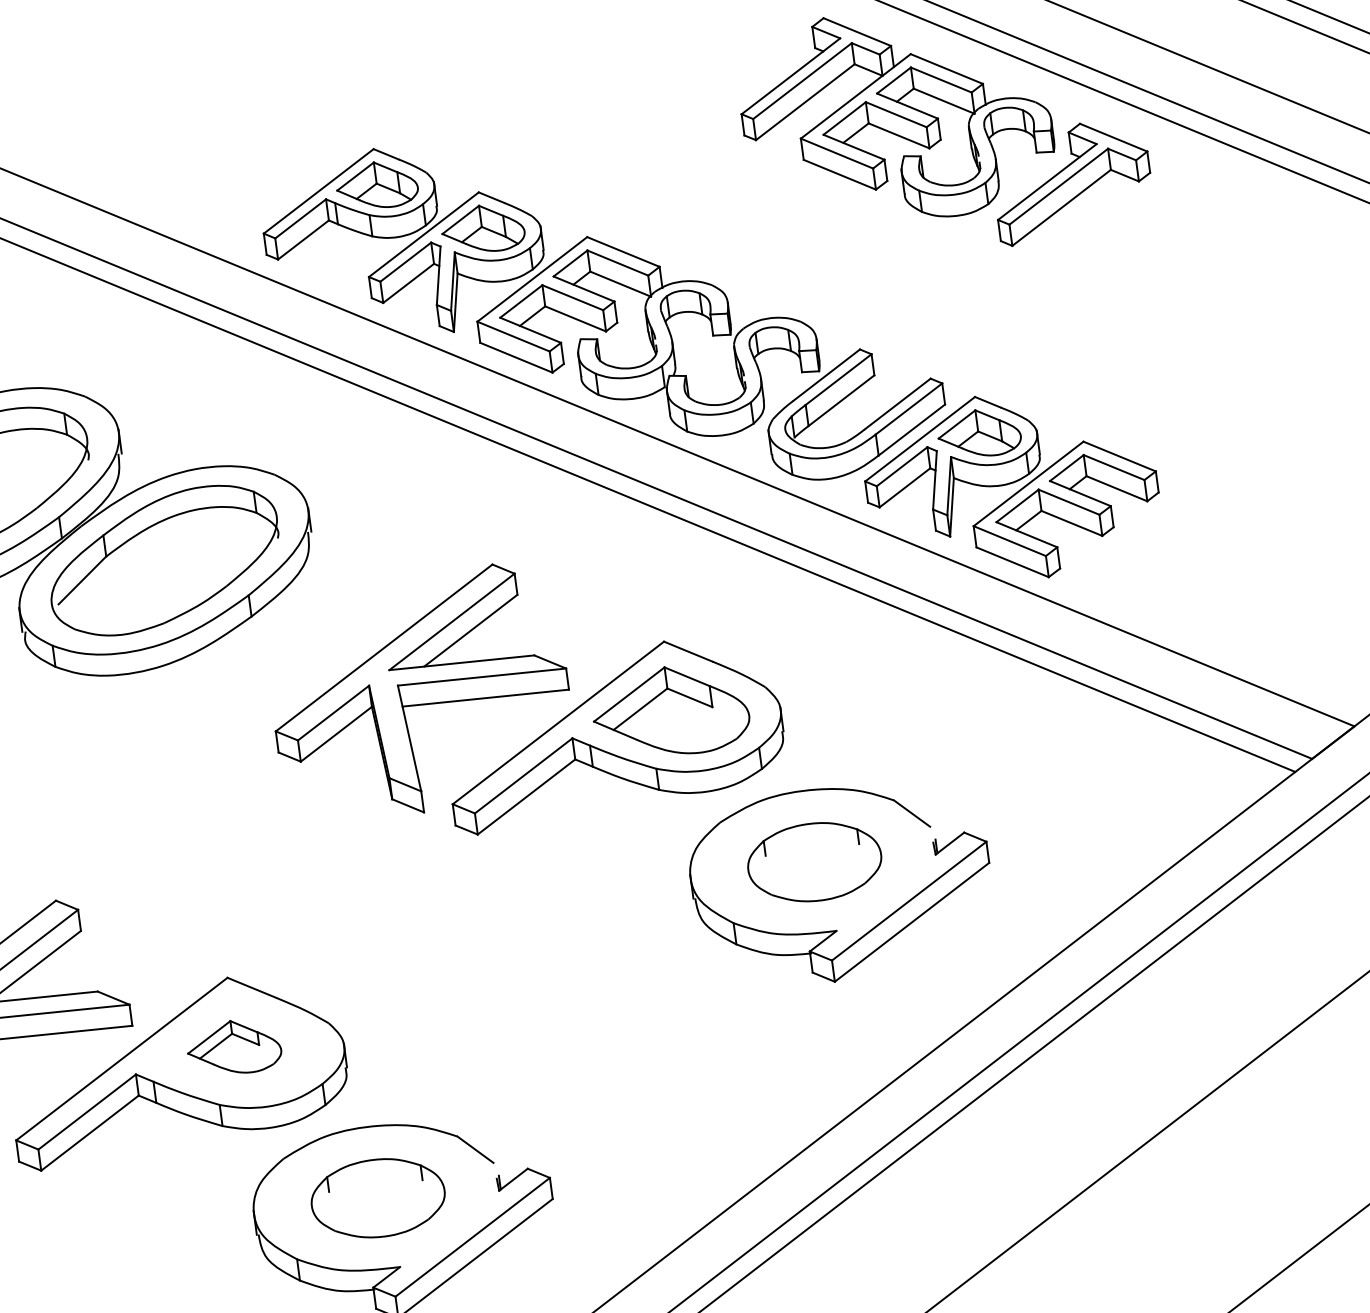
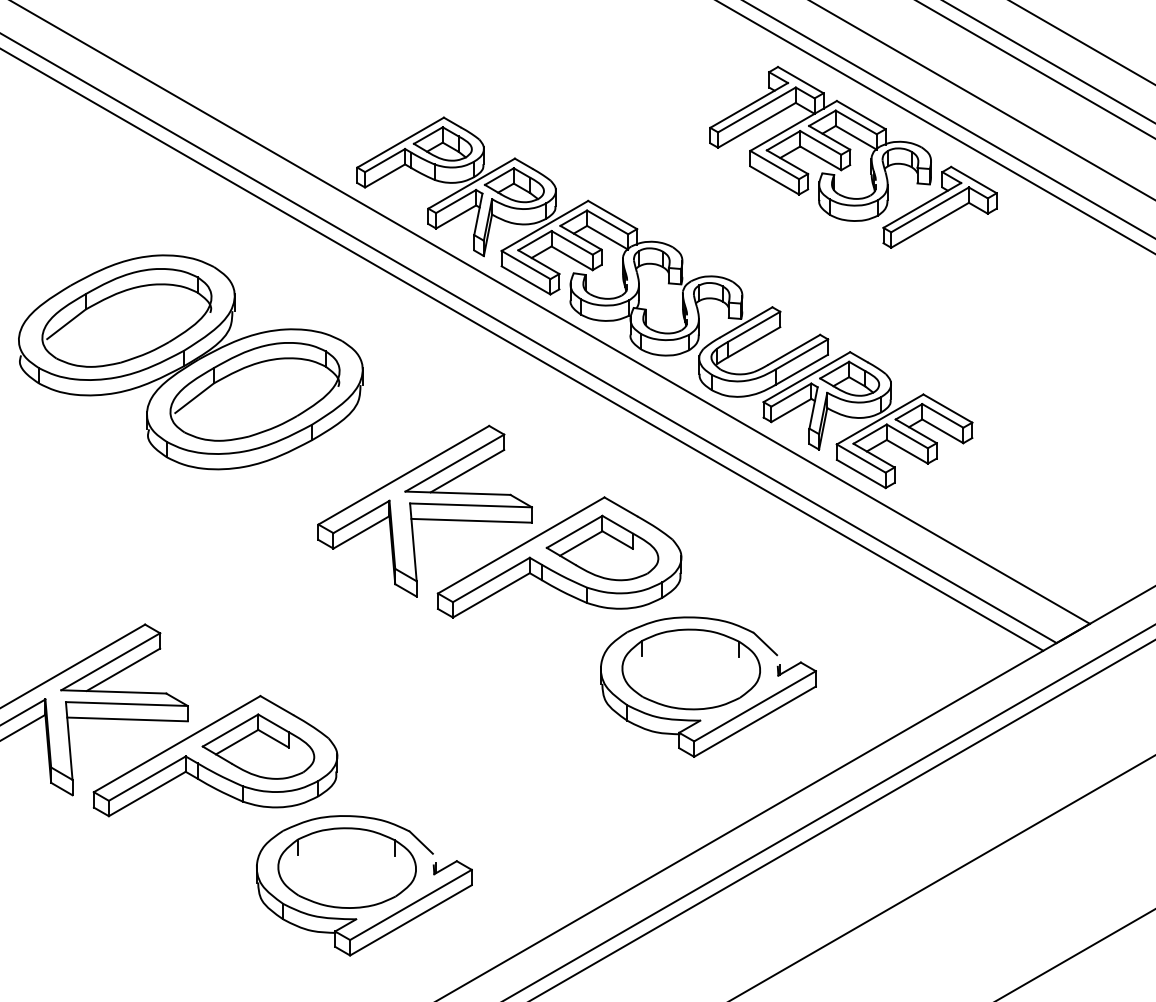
part: (813, 862) -> (690, 669), size x1.43
part: (234, 1047) -> (258, 746), size x1.67
part: (377, 1197) -> (346, 867), size x1.43

